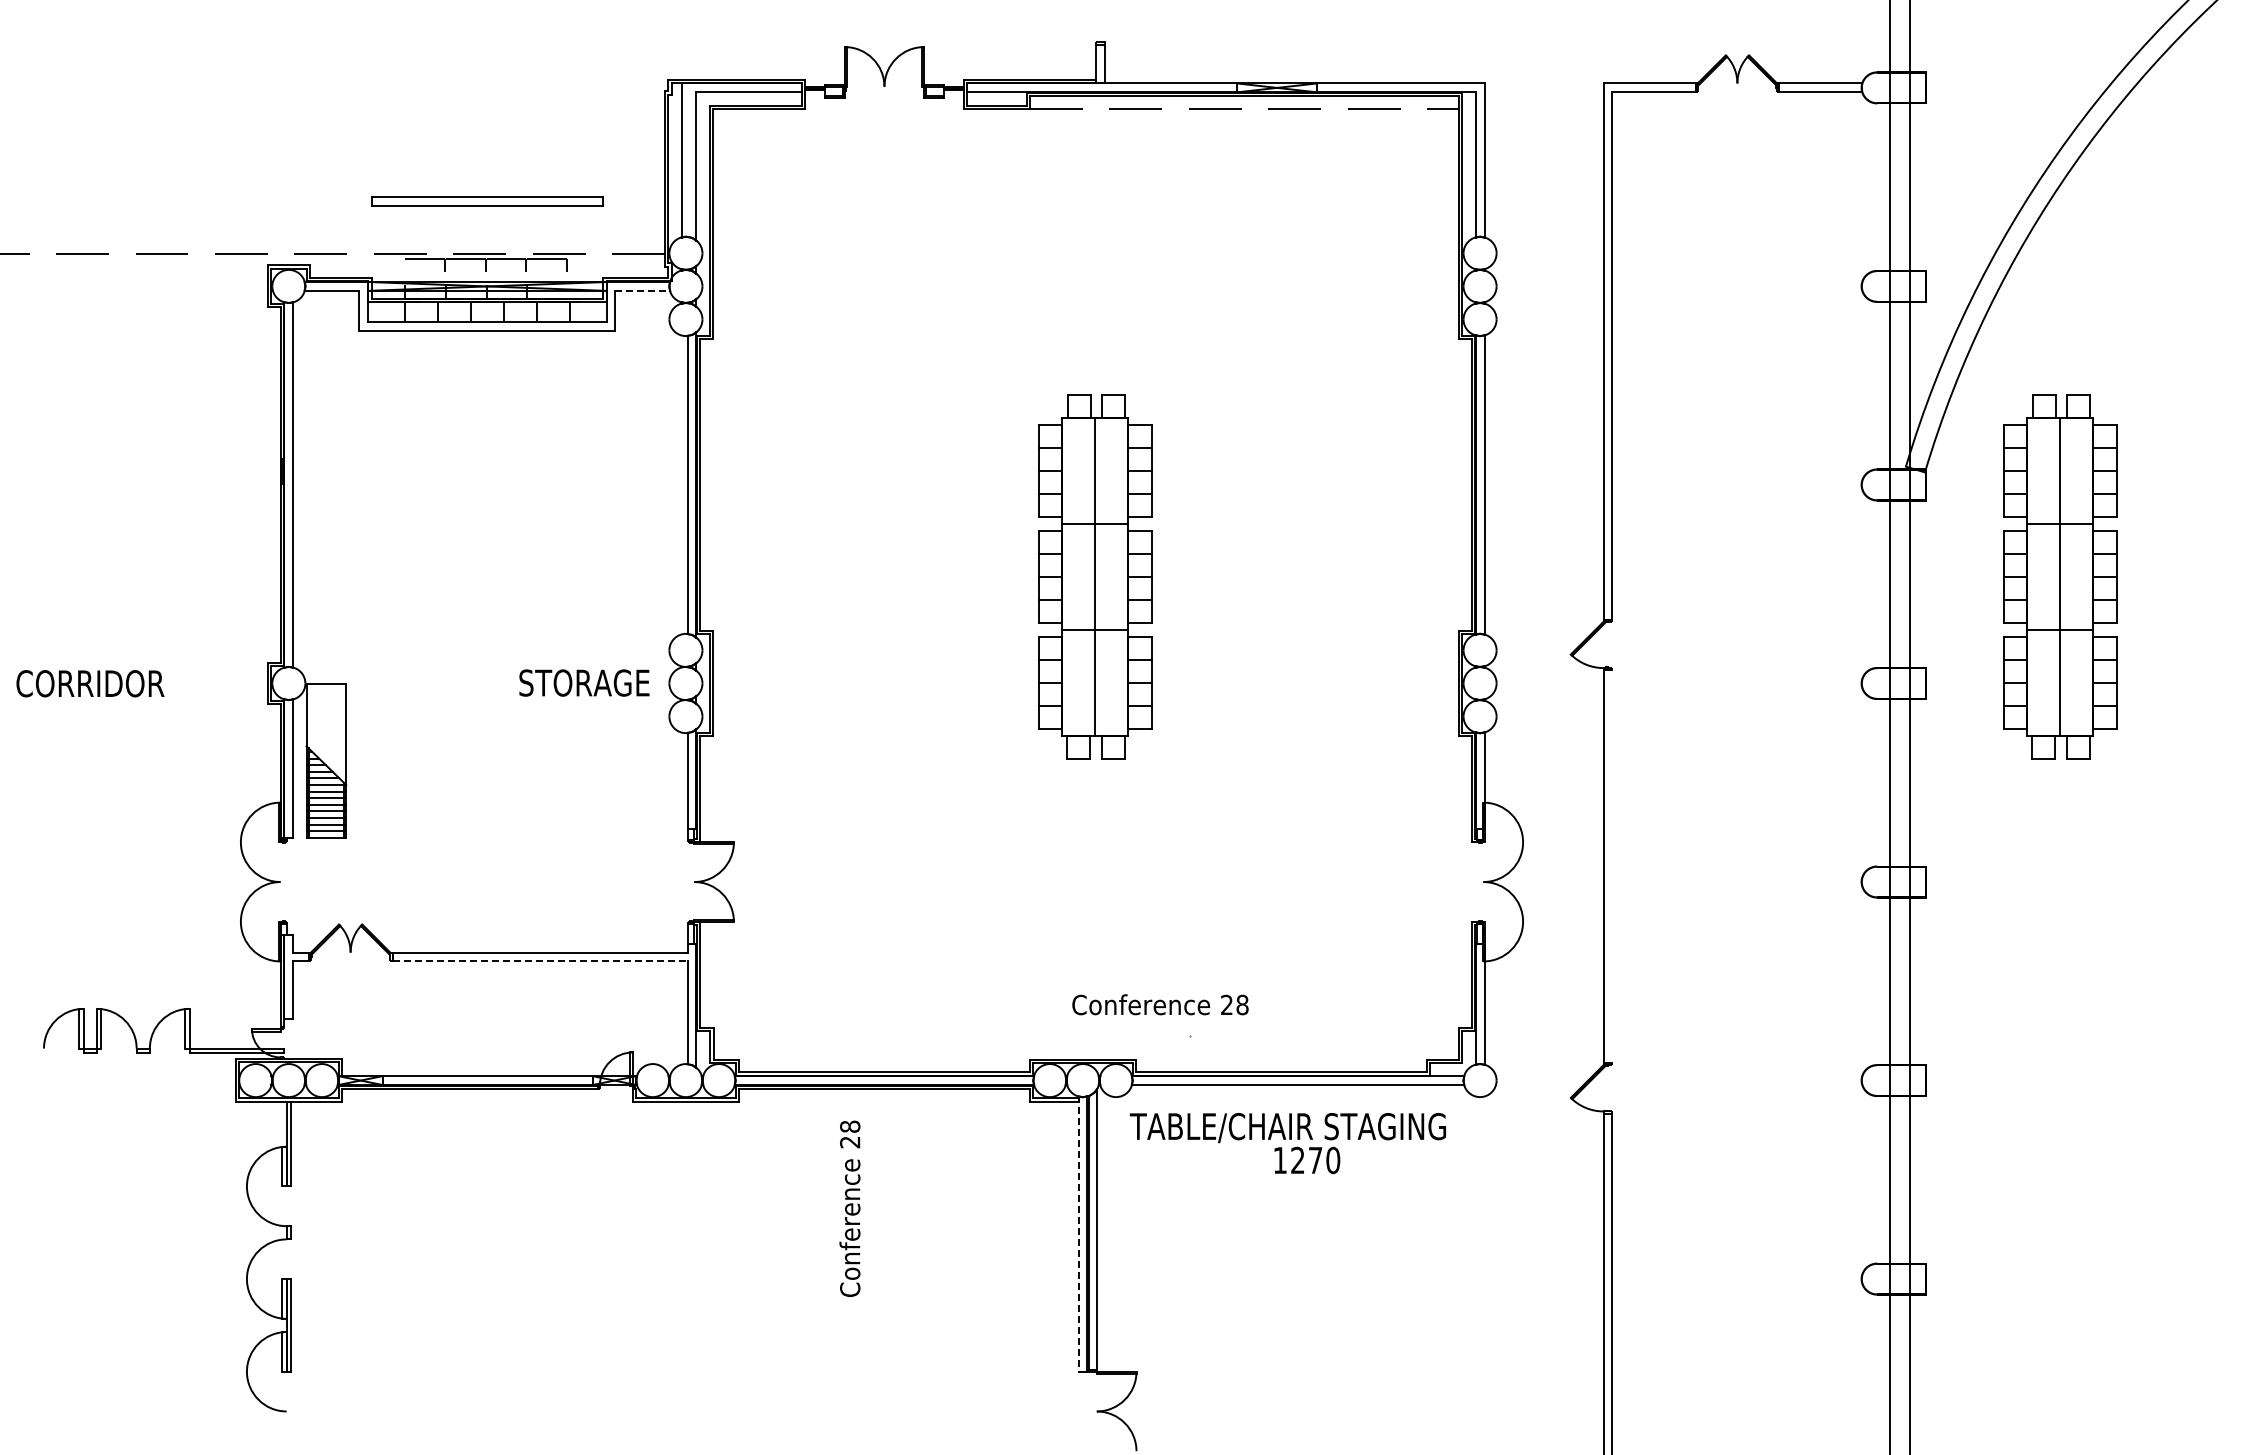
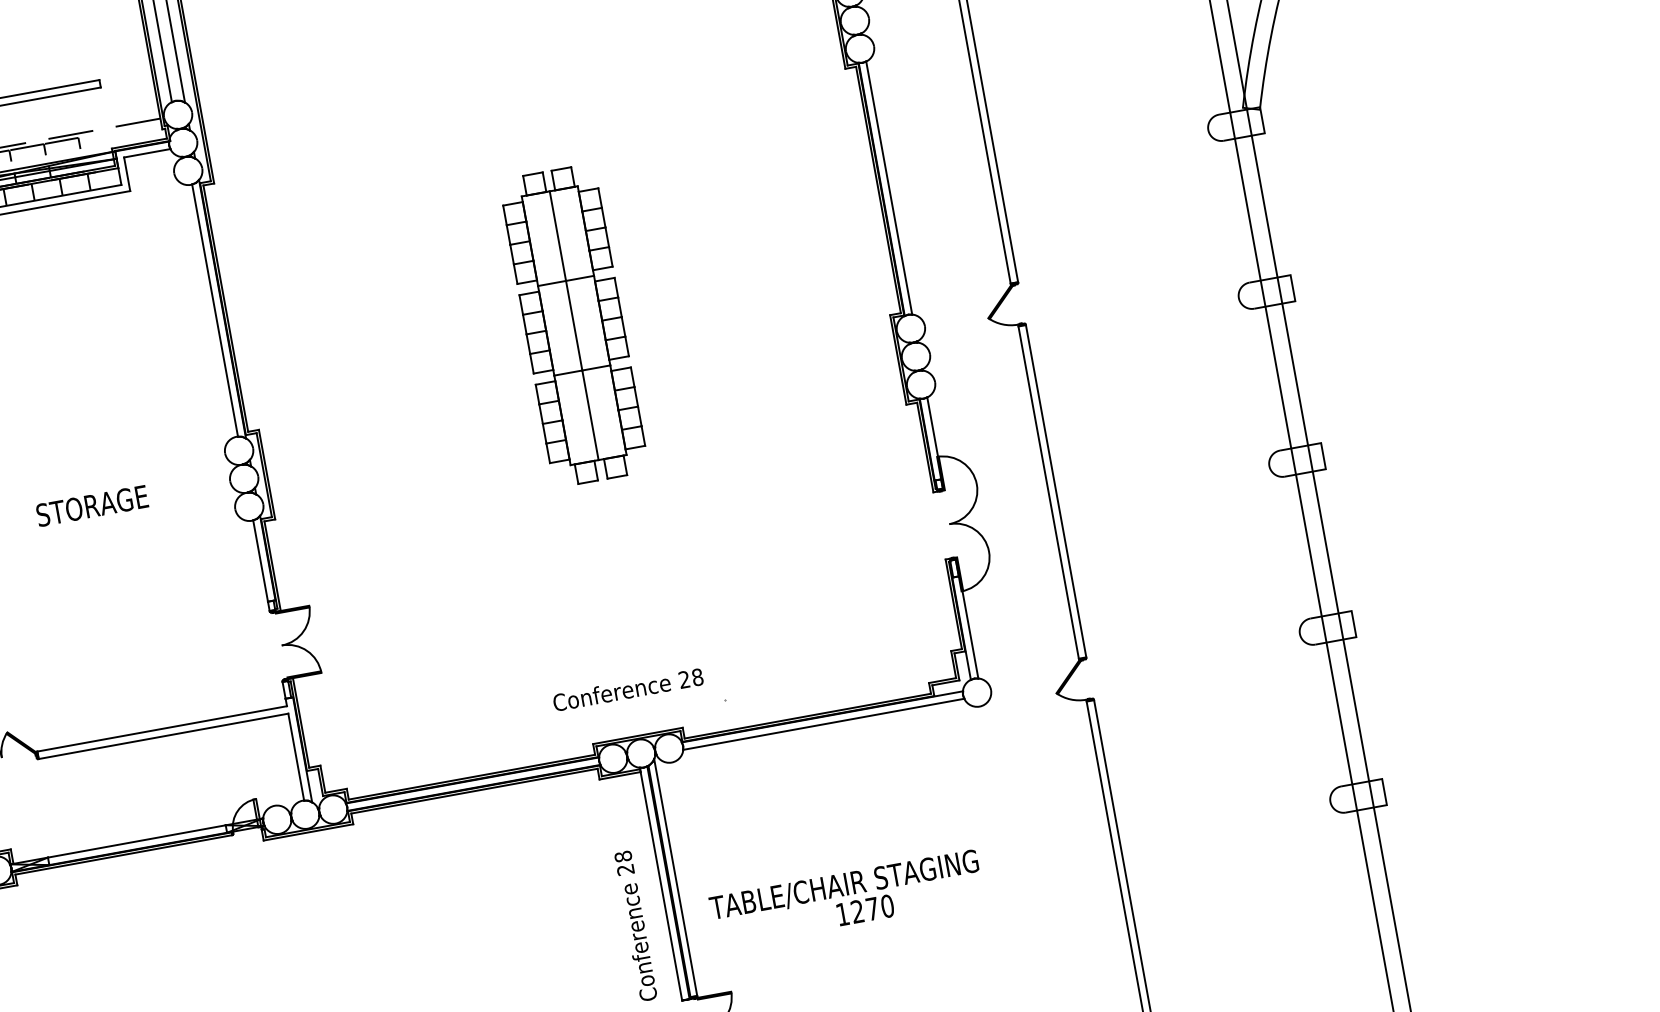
line: (643, 290) -> (147, 152), dashed -> solid
part: (2060, 576) -> (1390, 176), removed
text: (584, 682) -> (92, 505), moved
line: (1612, 866) -> (1056, 491), added
line: (540, 961) -> (163, 736), dashed -> solid
text: (1160, 1004) -> (628, 689), moved
text: (1287, 1143) -> (846, 898), moved
text: (849, 1208) -> (635, 925), moved
line: (1078, 1233) -> (660, 883), dashed -> solid

